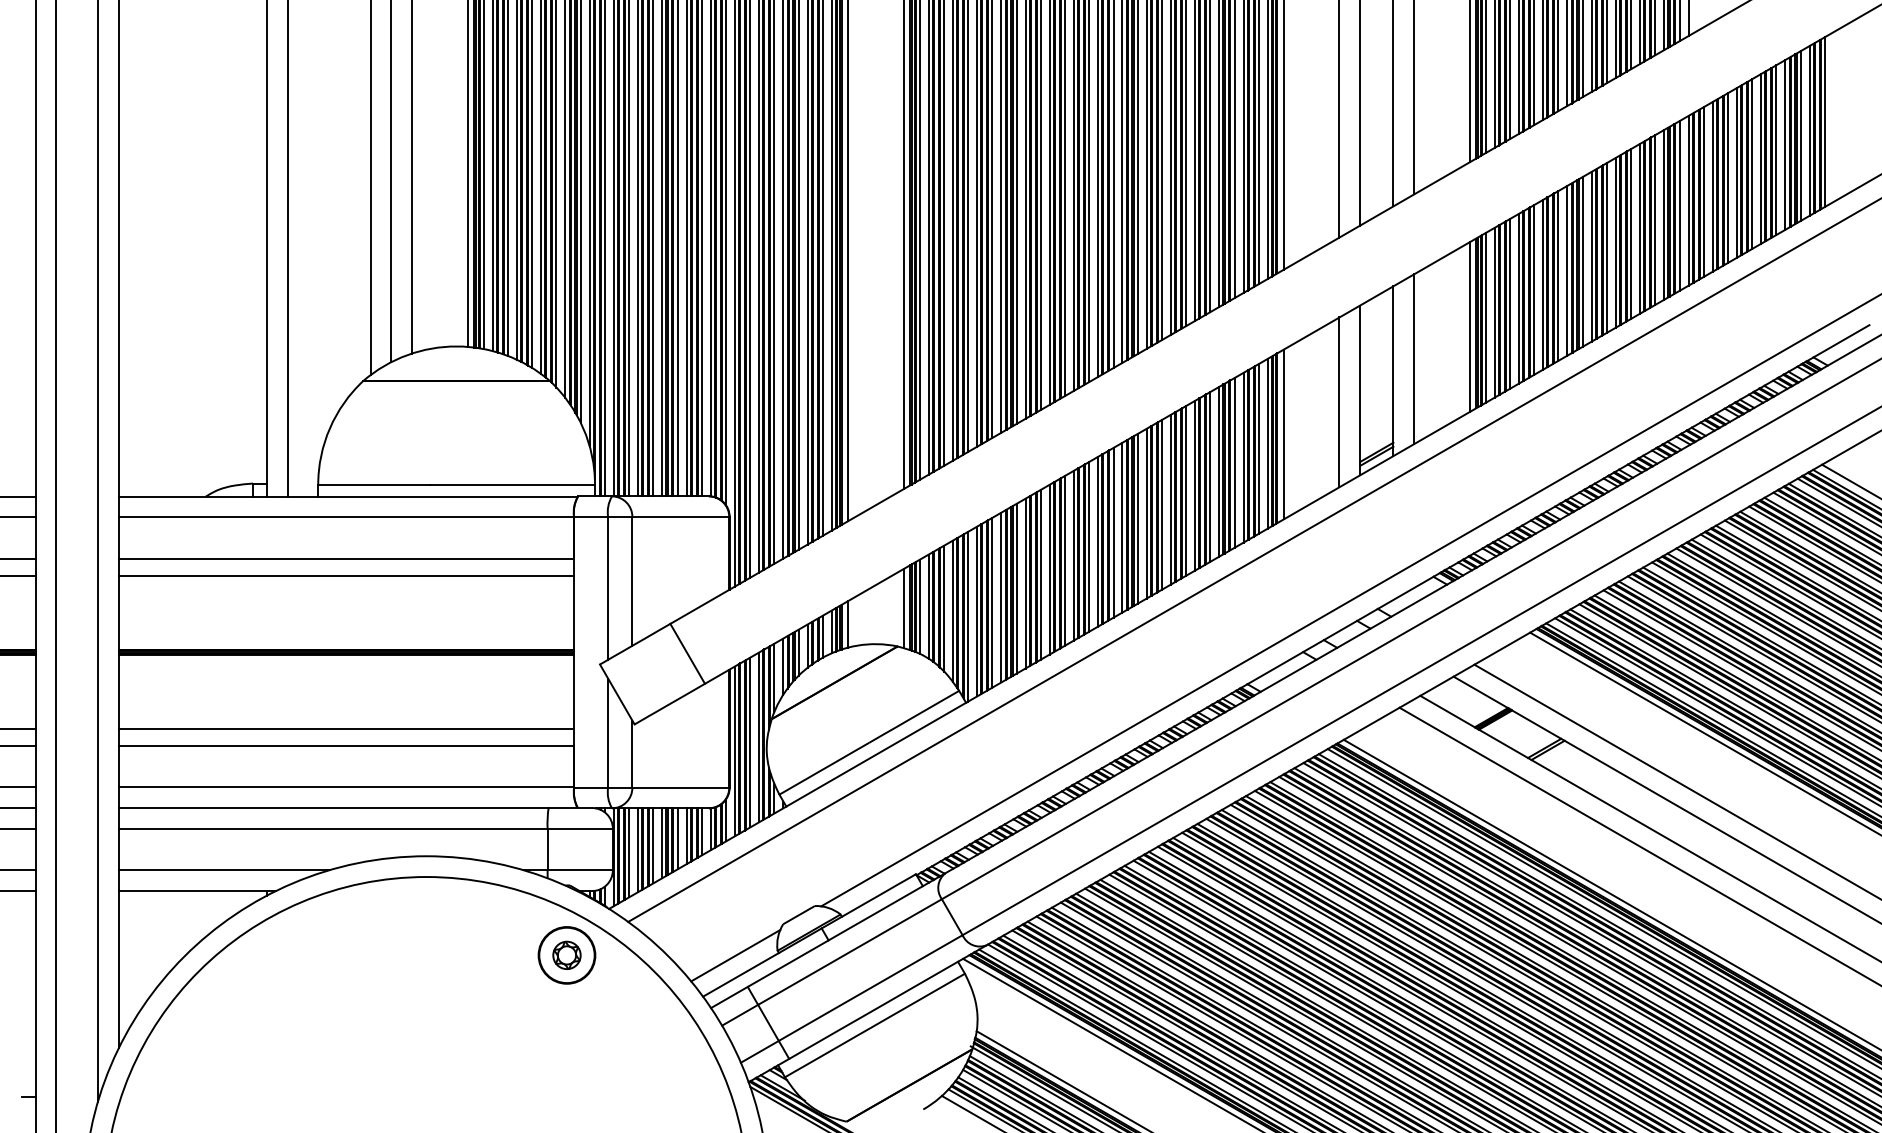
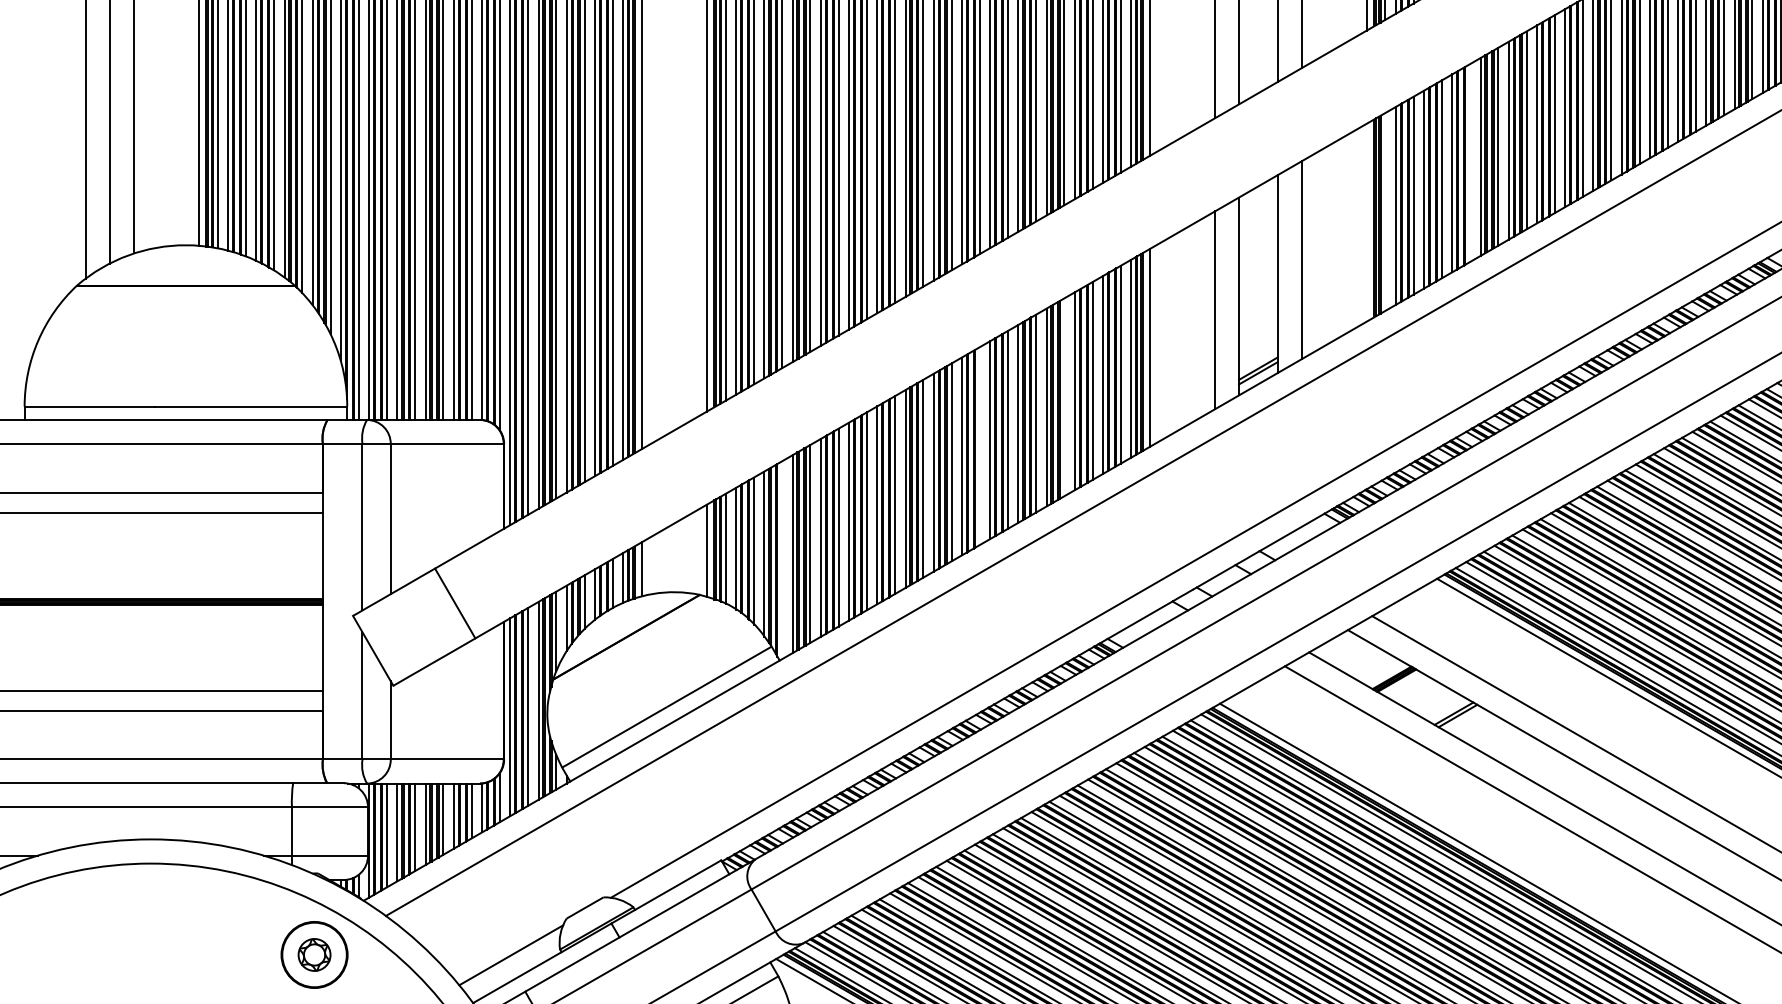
line: (1558, 275) -> (1470, 162), removed
line: (1485, 317) -> (1385, 211), removed
line: (1469, 327) -> (1366, 223), removed
line: (1210, 476) -> (1064, 396), removed
line: (1137, 518) -> (979, 445), removed
line: (968, 616) -> (782, 559), removed

